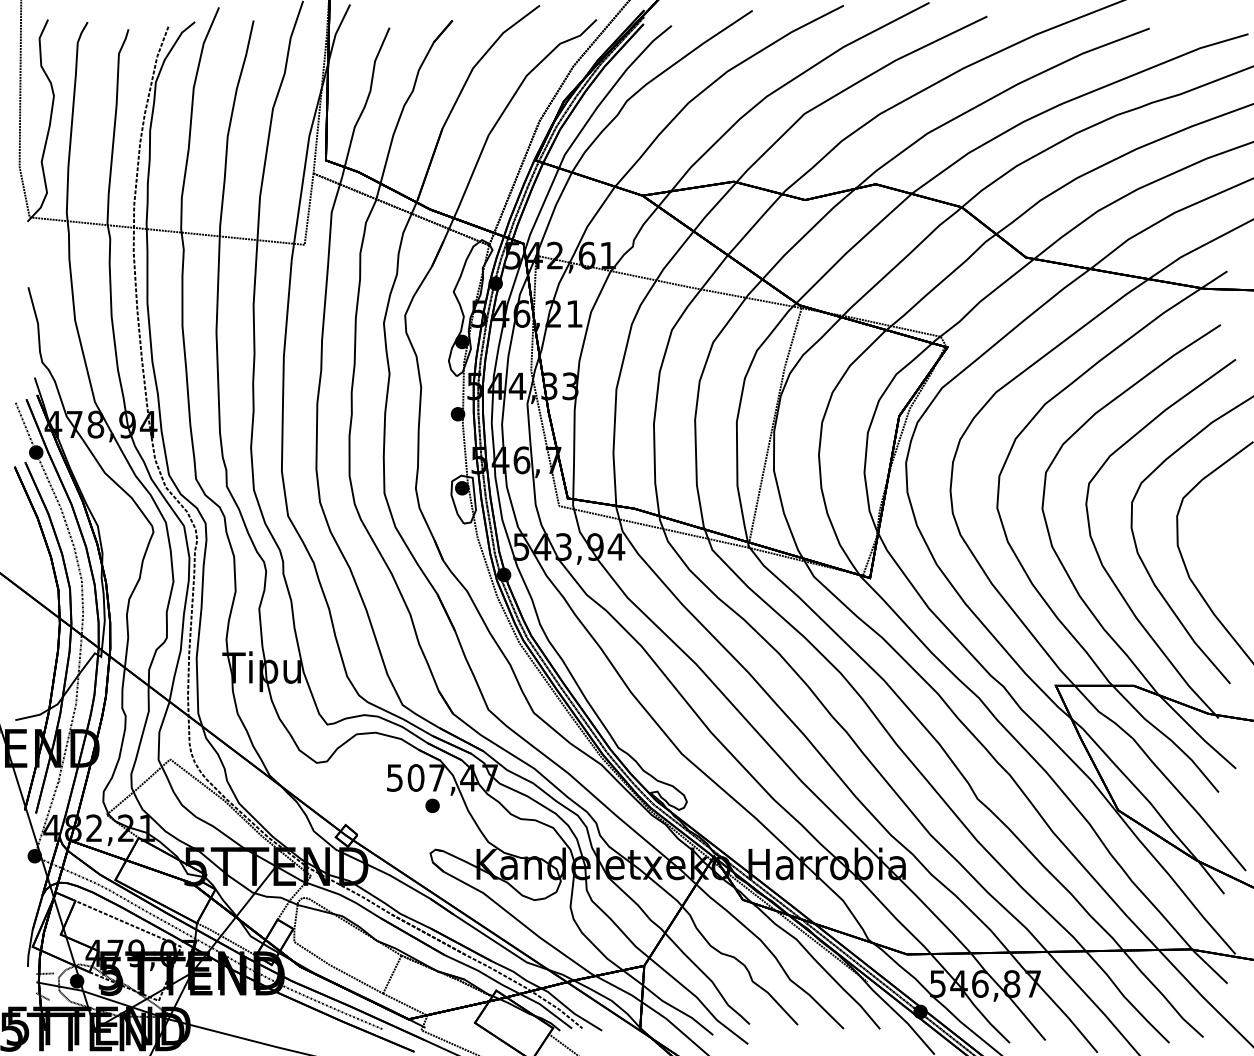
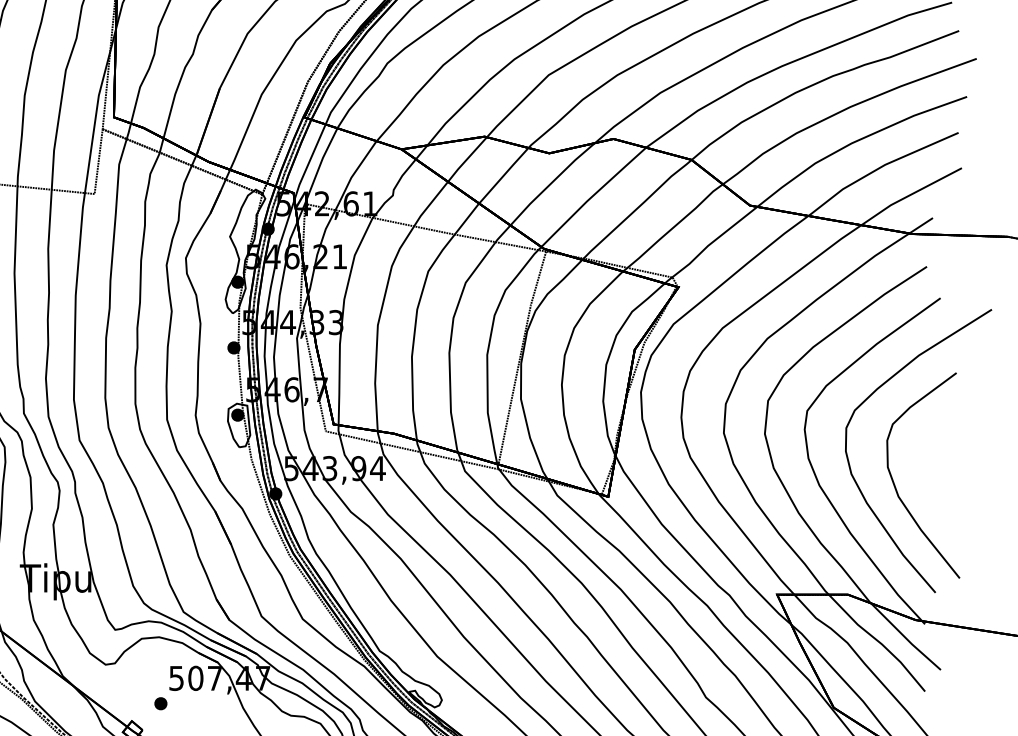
part: (432, 805) -> (160, 703), moved

